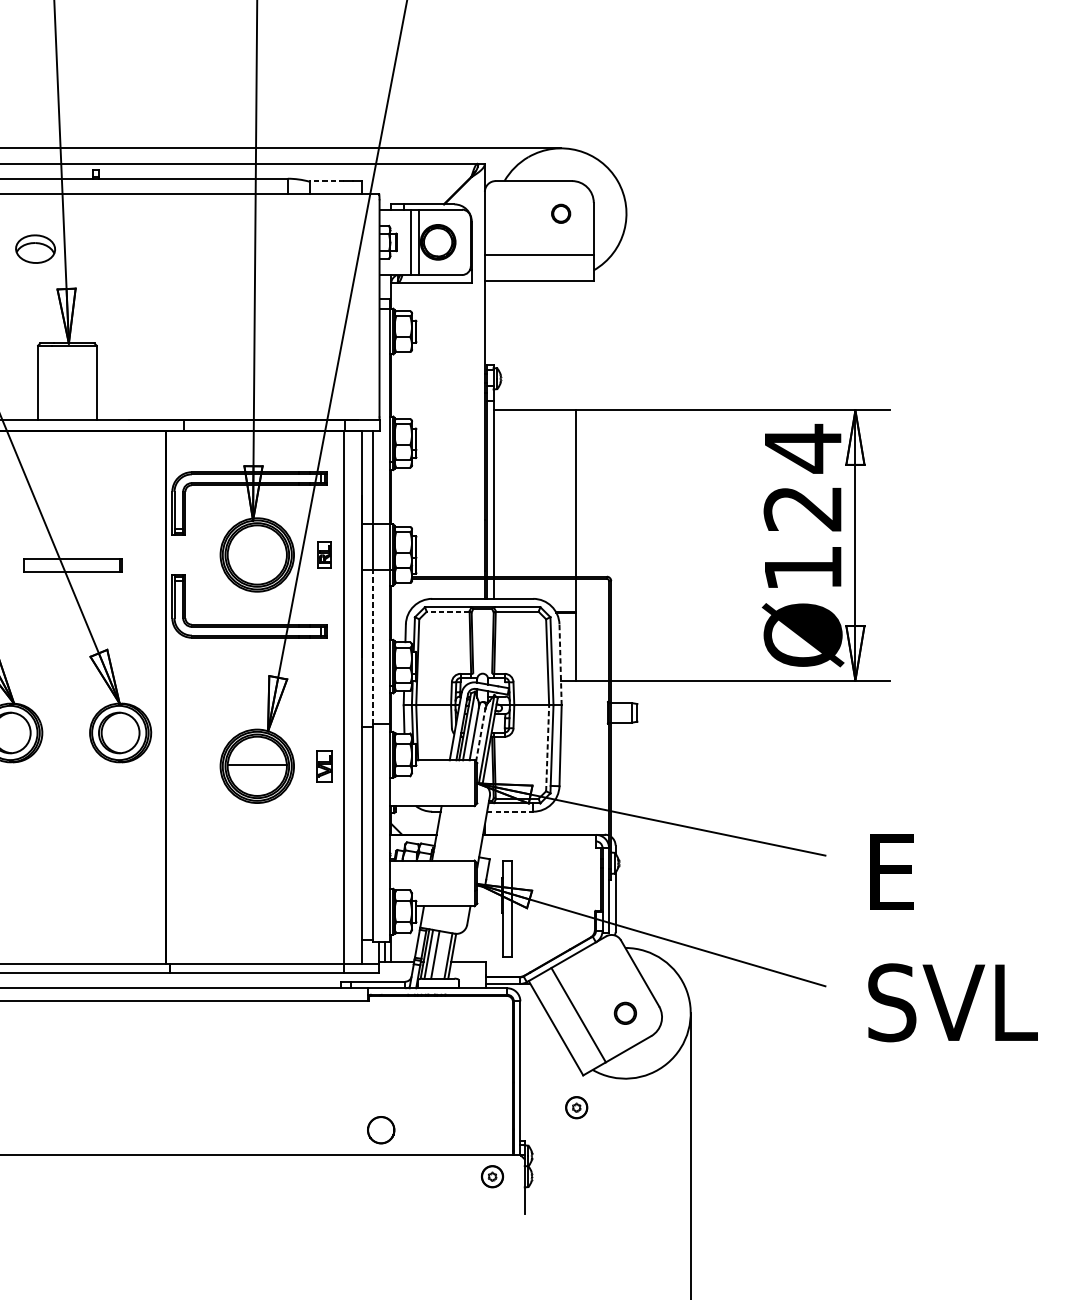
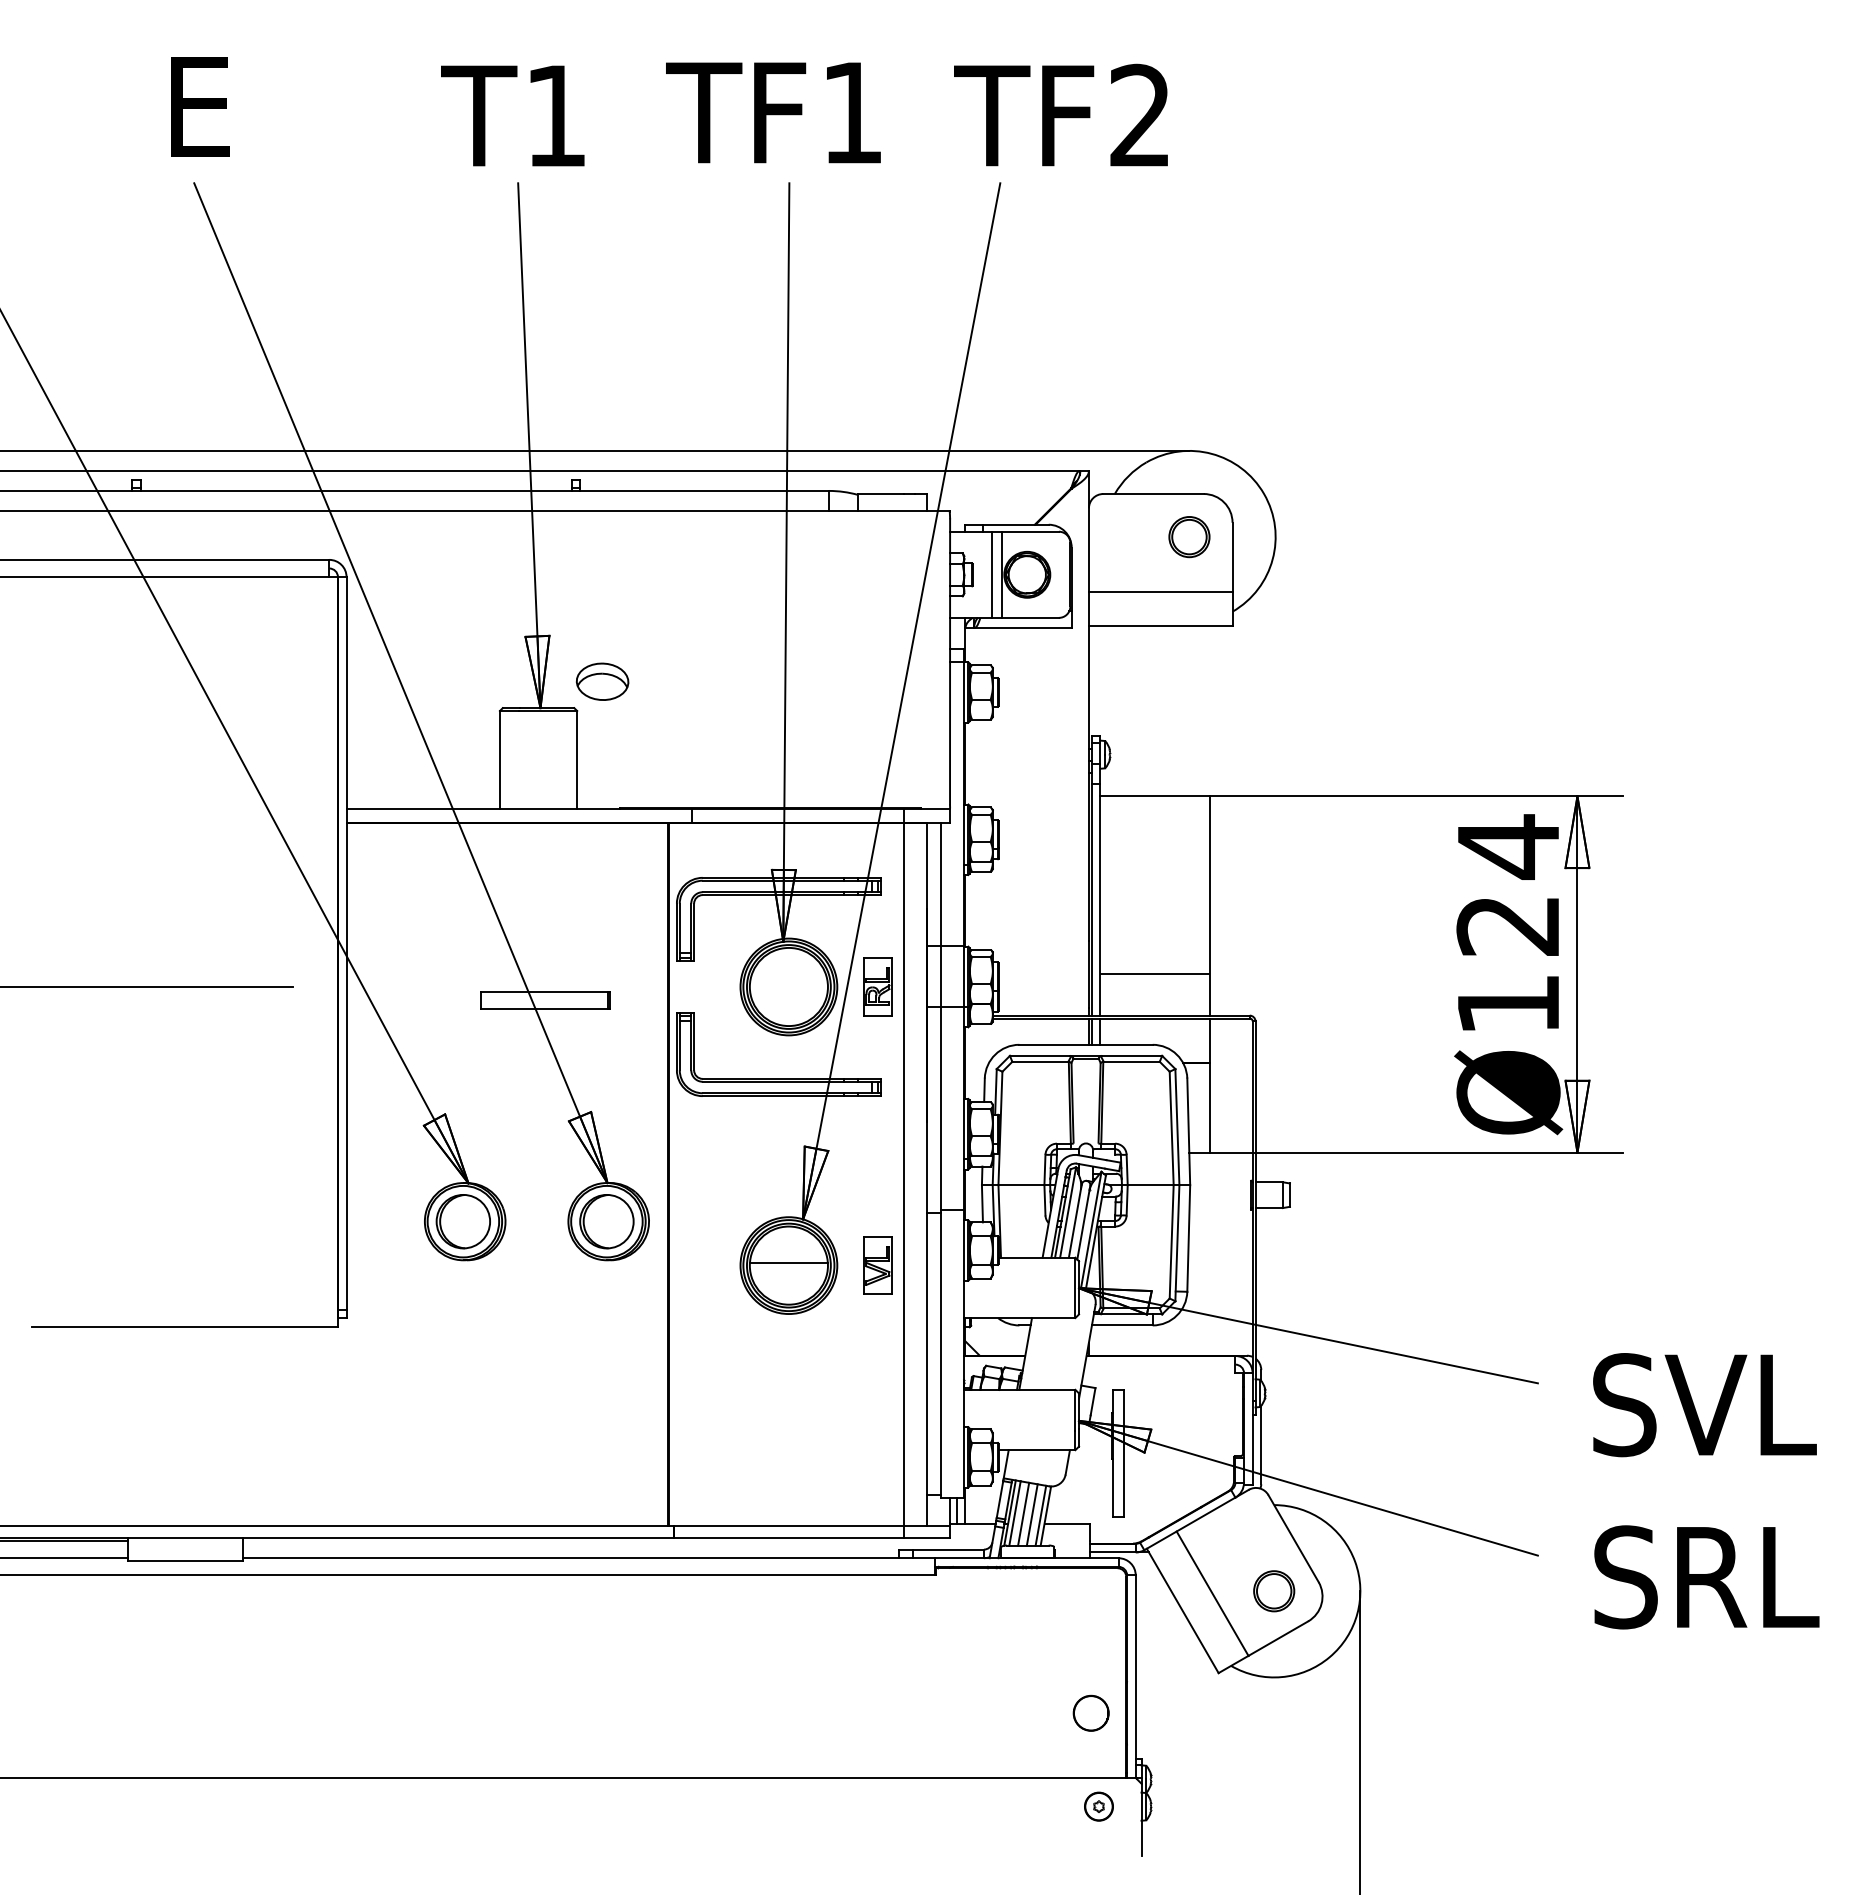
line: (326, 180) -> (880, 493), dashed -> solid
part: (561, 214) -> (1189, 537), size x1.67
part: (35, 248) -> (602, 681), moved
line: (534, 545) -> (1154, 974), added
part: (324, 554) -> (877, 986), size x1.67
line: (447, 611) -> (1039, 1061), dashed -> solid
line: (373, 647) -> (941, 1108), dashed -> solid
line: (560, 664) -> (1188, 1131), dashed -> solid
line: (480, 733) -> (1083, 1222), dashed -> solid
line: (547, 748) -> (1171, 1241), dashed -> solid
part: (324, 766) -> (877, 1265), size x1.43
line: (510, 811) -> (1122, 1325), dashed -> solid
text: (951, 872) -> (1704, 1405), E -> SVL
line: (441, 955) -> (1031, 1514), added
text: (980, 1002) -> (1742, 1577), SVL -> SRL
part: (625, 1013) -> (1274, 1591), size x1.43
part: (576, 1107) -> (1209, 1715), removed
circle: (380, 1129) -> (1090, 1712), moved

